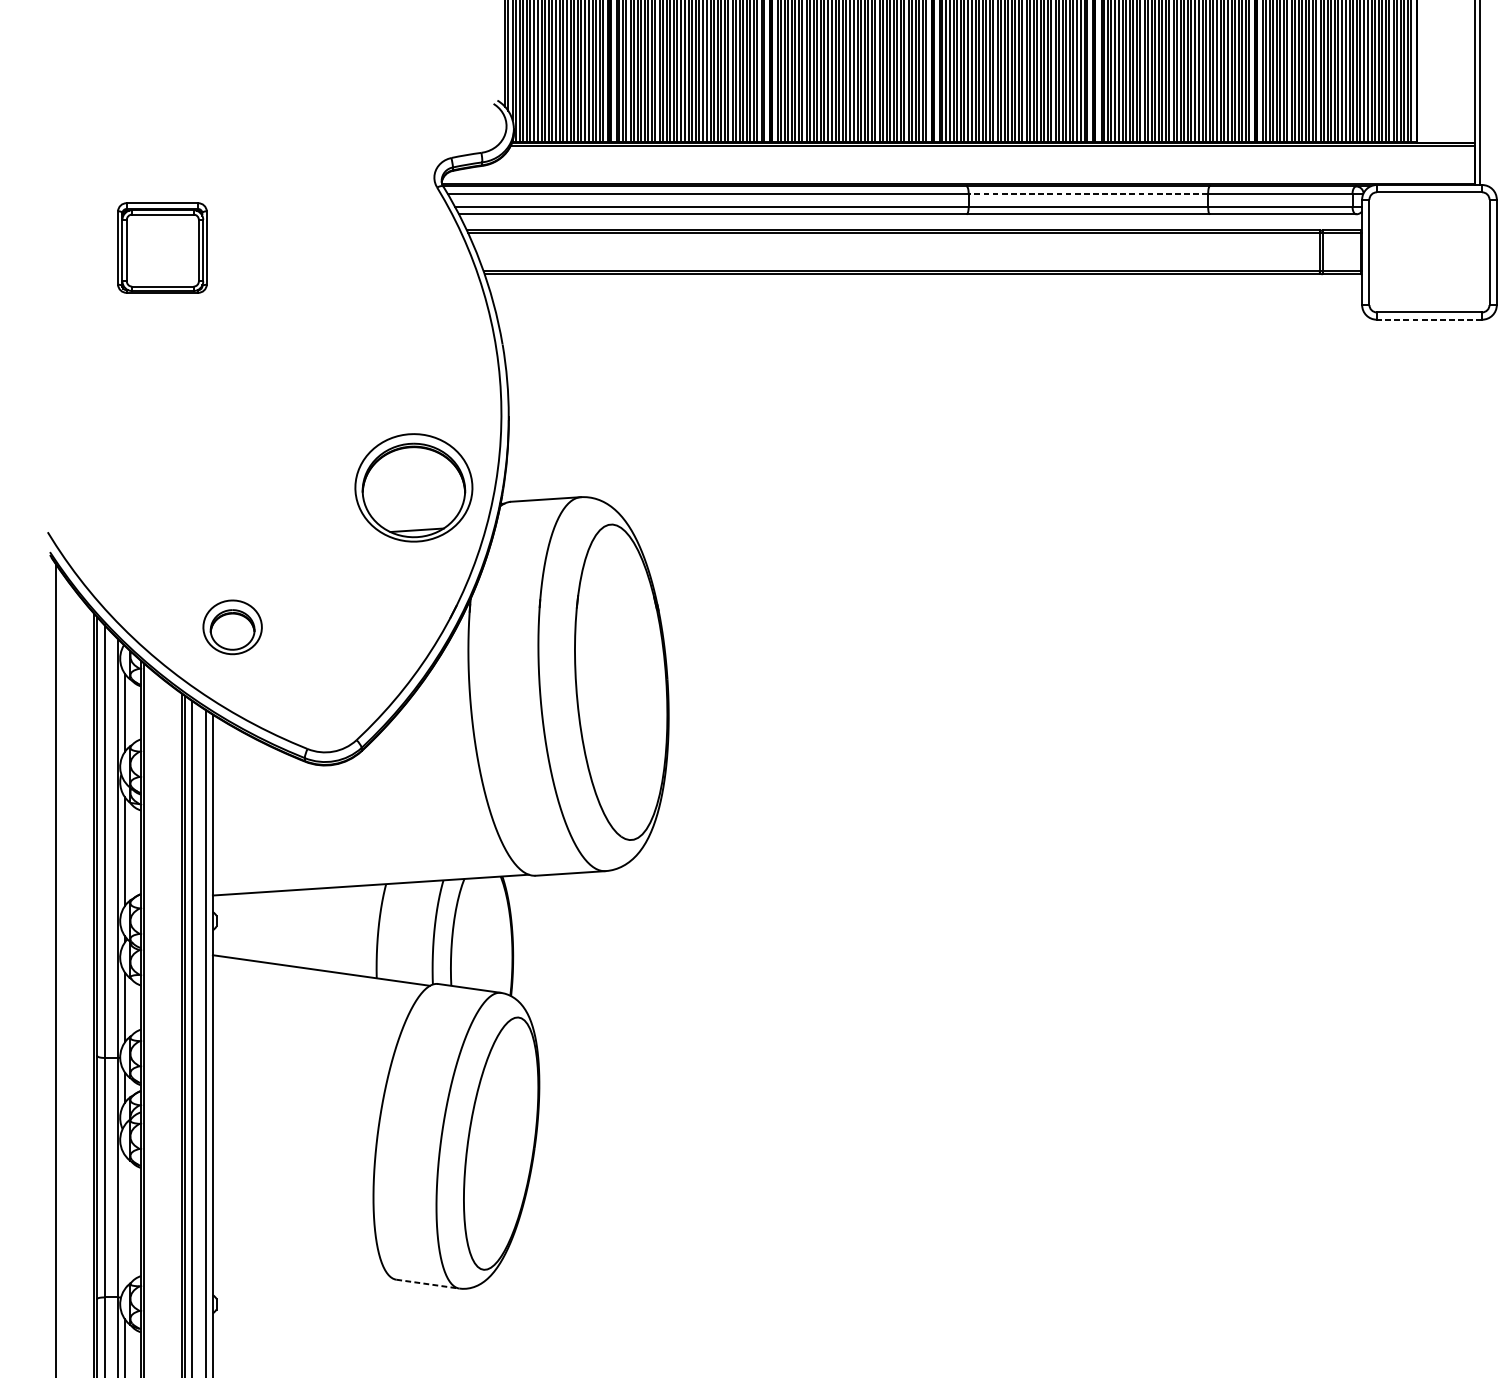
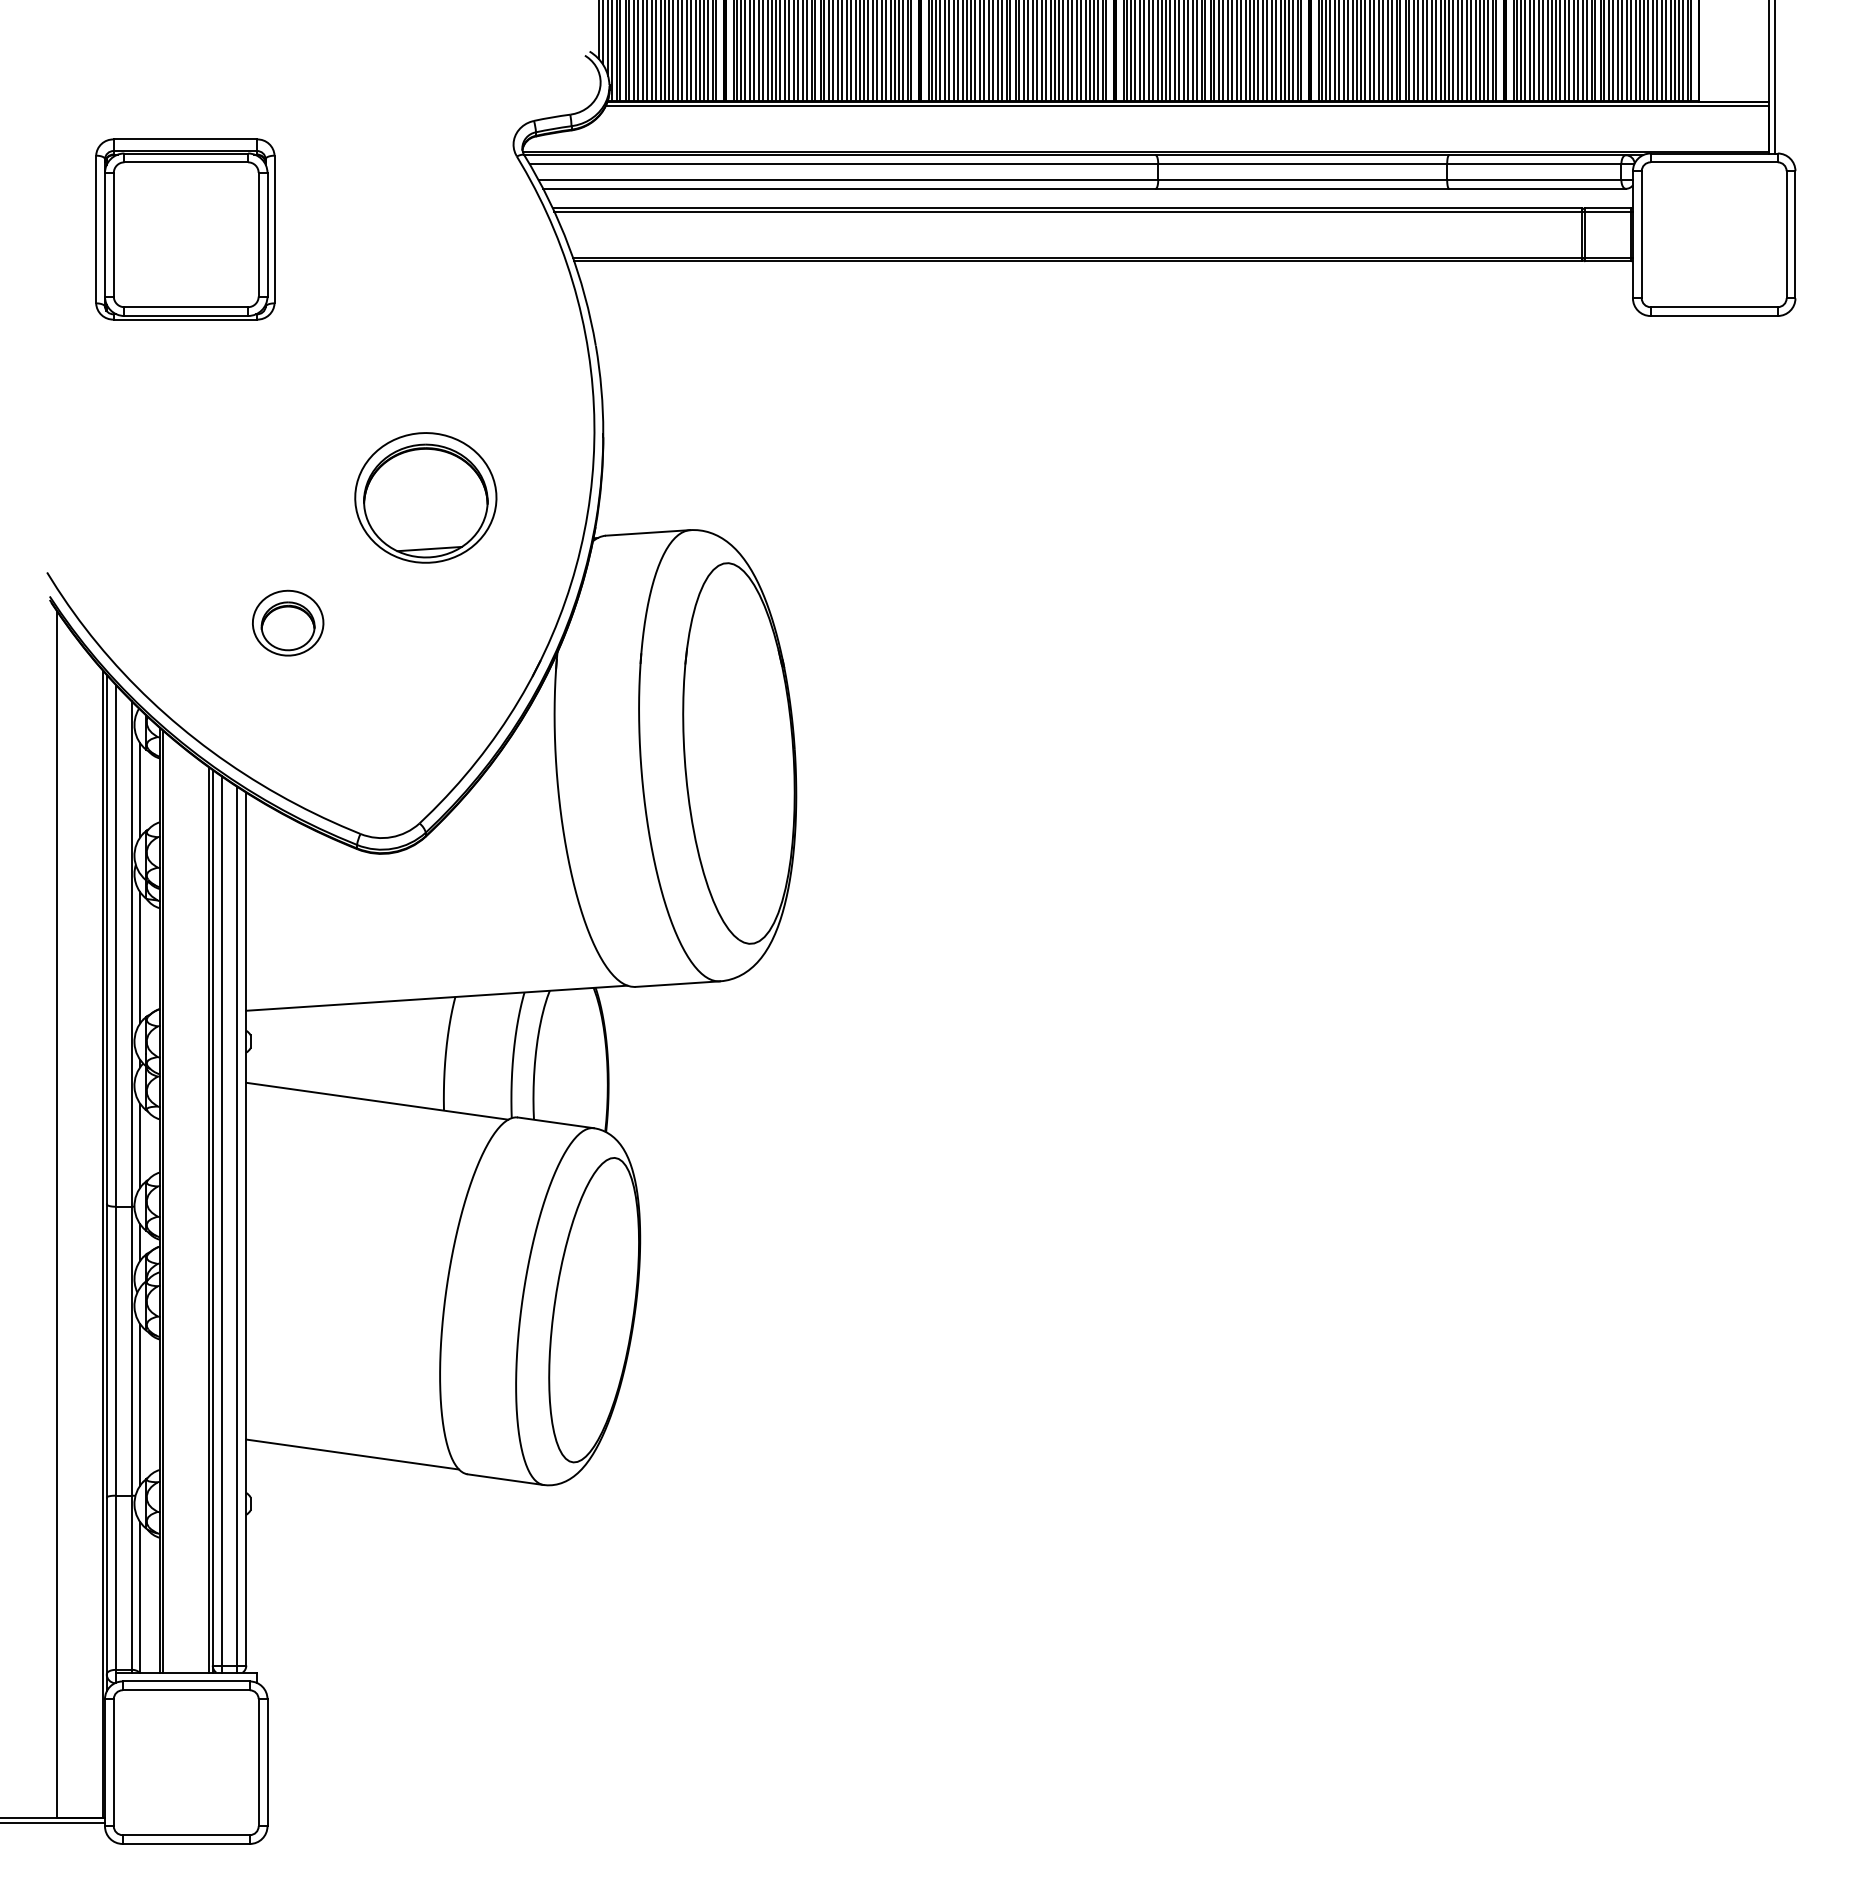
line: (1088, 194) -> (1302, 164), dashed -> solid
part: (162, 248) -> (185, 229), size x1.67
line: (1429, 320) -> (1714, 316), dashed -> solid
part: (413, 487) -> (425, 497), moved
part: (232, 626) -> (288, 622), moved
line: (125, 1221) -> (140, 1404), added
line: (300, 1263) -> (352, 1454), added
line: (428, 1284) -> (506, 1479), dashed -> solid

